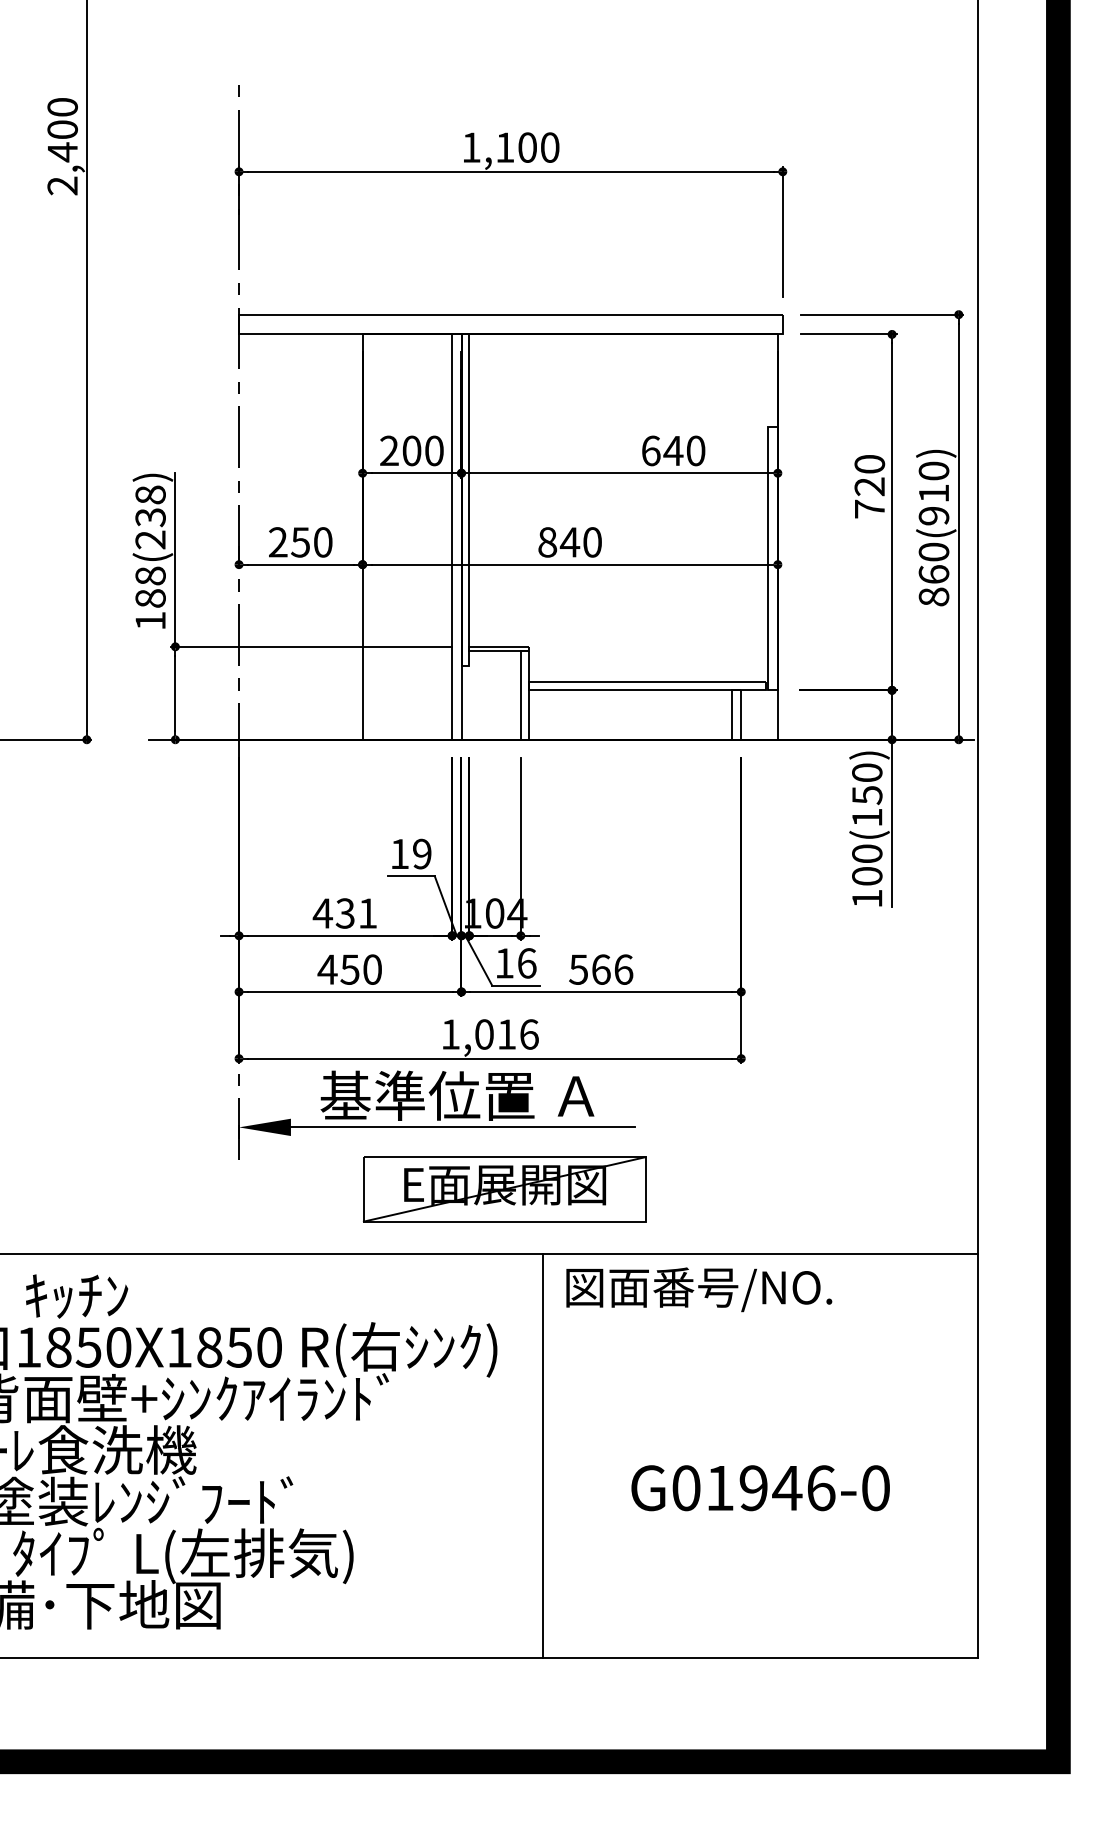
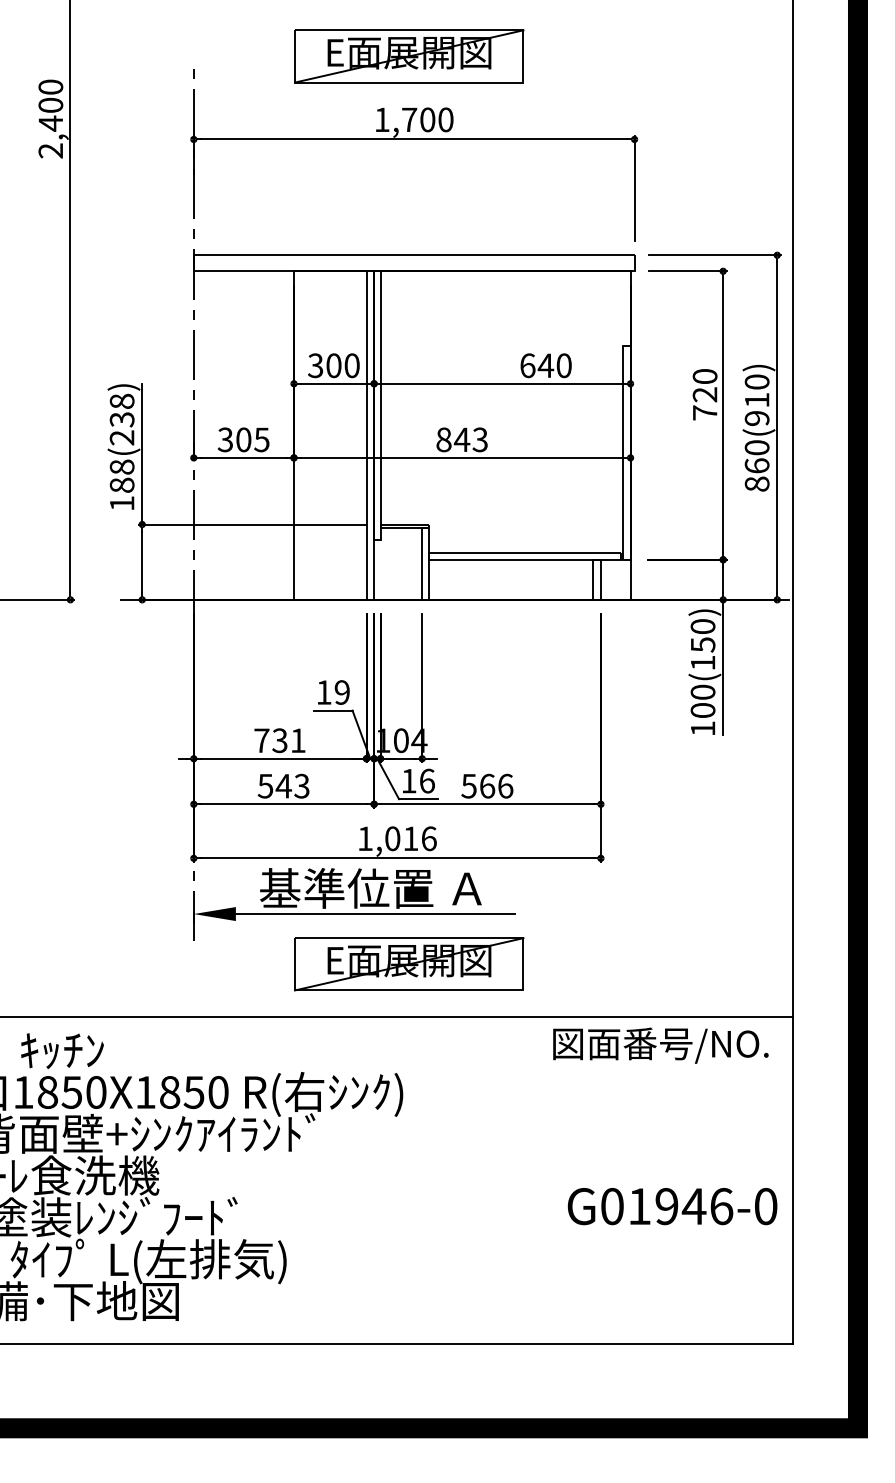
part: (504, 69) -> (408, 56), added
text: (505, 147) -> (409, 119), 1,100 -> 1,700
text: (388, 451) -> (314, 366), 200 -> 300
text: (300, 542) -> (243, 439), 250 -> 305
text: (591, 542) -> (479, 439), 840 -> 843
text: (322, 913) -> (261, 740), 431 -> 731
text: (349, 969) -> (283, 786), 450 -> 543
text: (699, 1289) -> (661, 1045), moved
line: (542, 1455) -> (439, 1180), removed
text: (760, 1488) -> (672, 1206), moved

